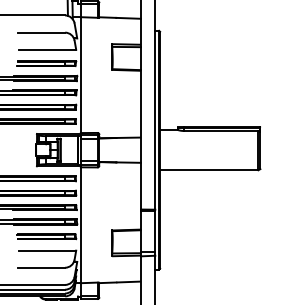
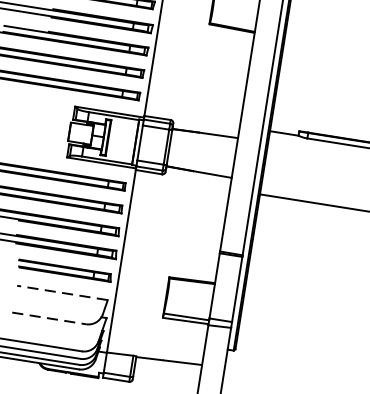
line: (47, 250) -> (62, 292), solid -> dashed
line: (42, 267) -> (50, 318), solid -> dashed

